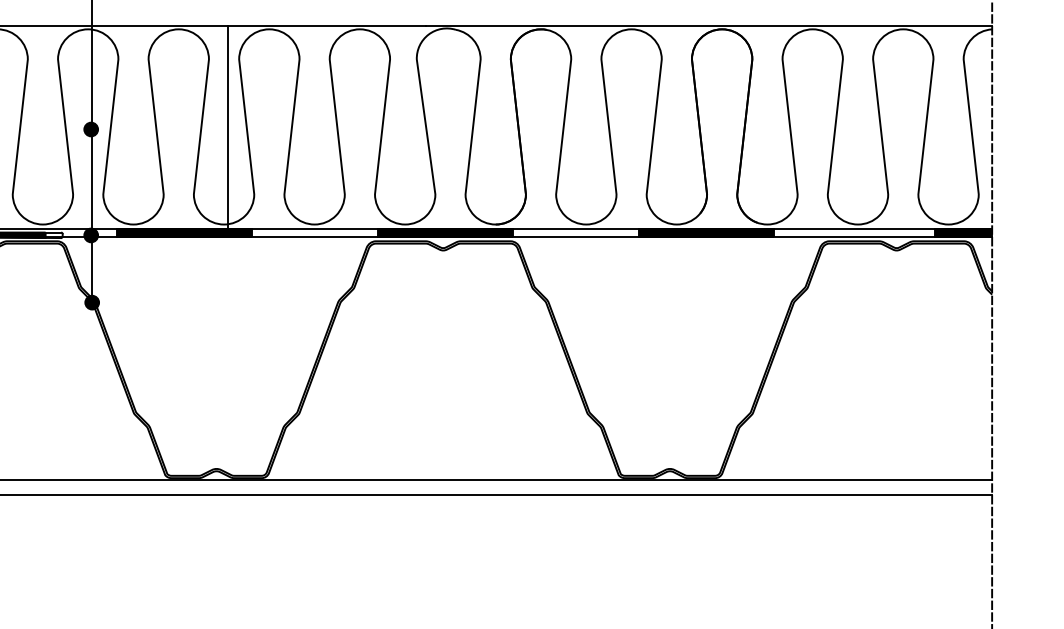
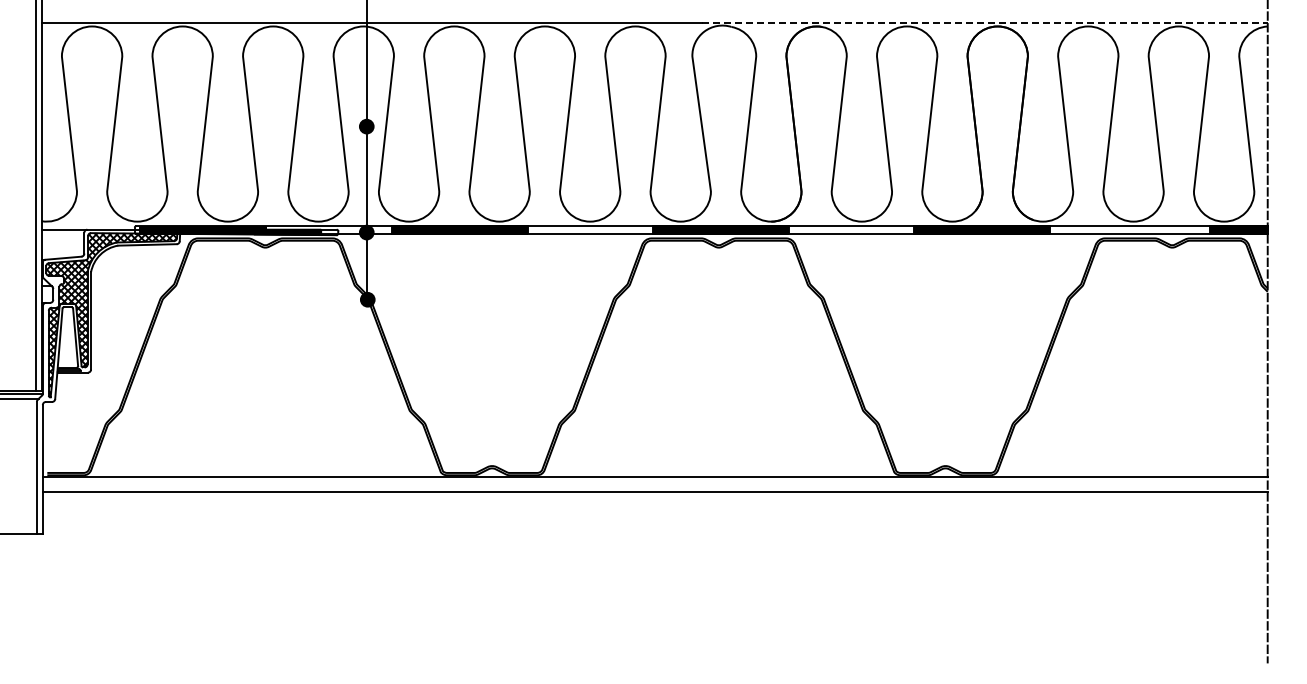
line: (708, 25) -> (984, 22), solid -> dashed
line: (227, 127) -> (503, 124), removed

